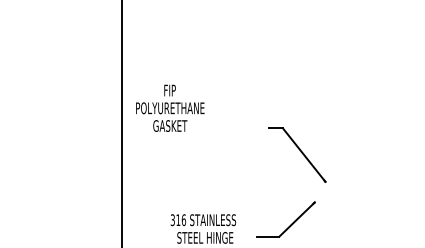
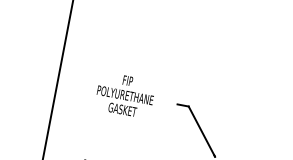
text: (170, 107) -> (125, 94), moved

